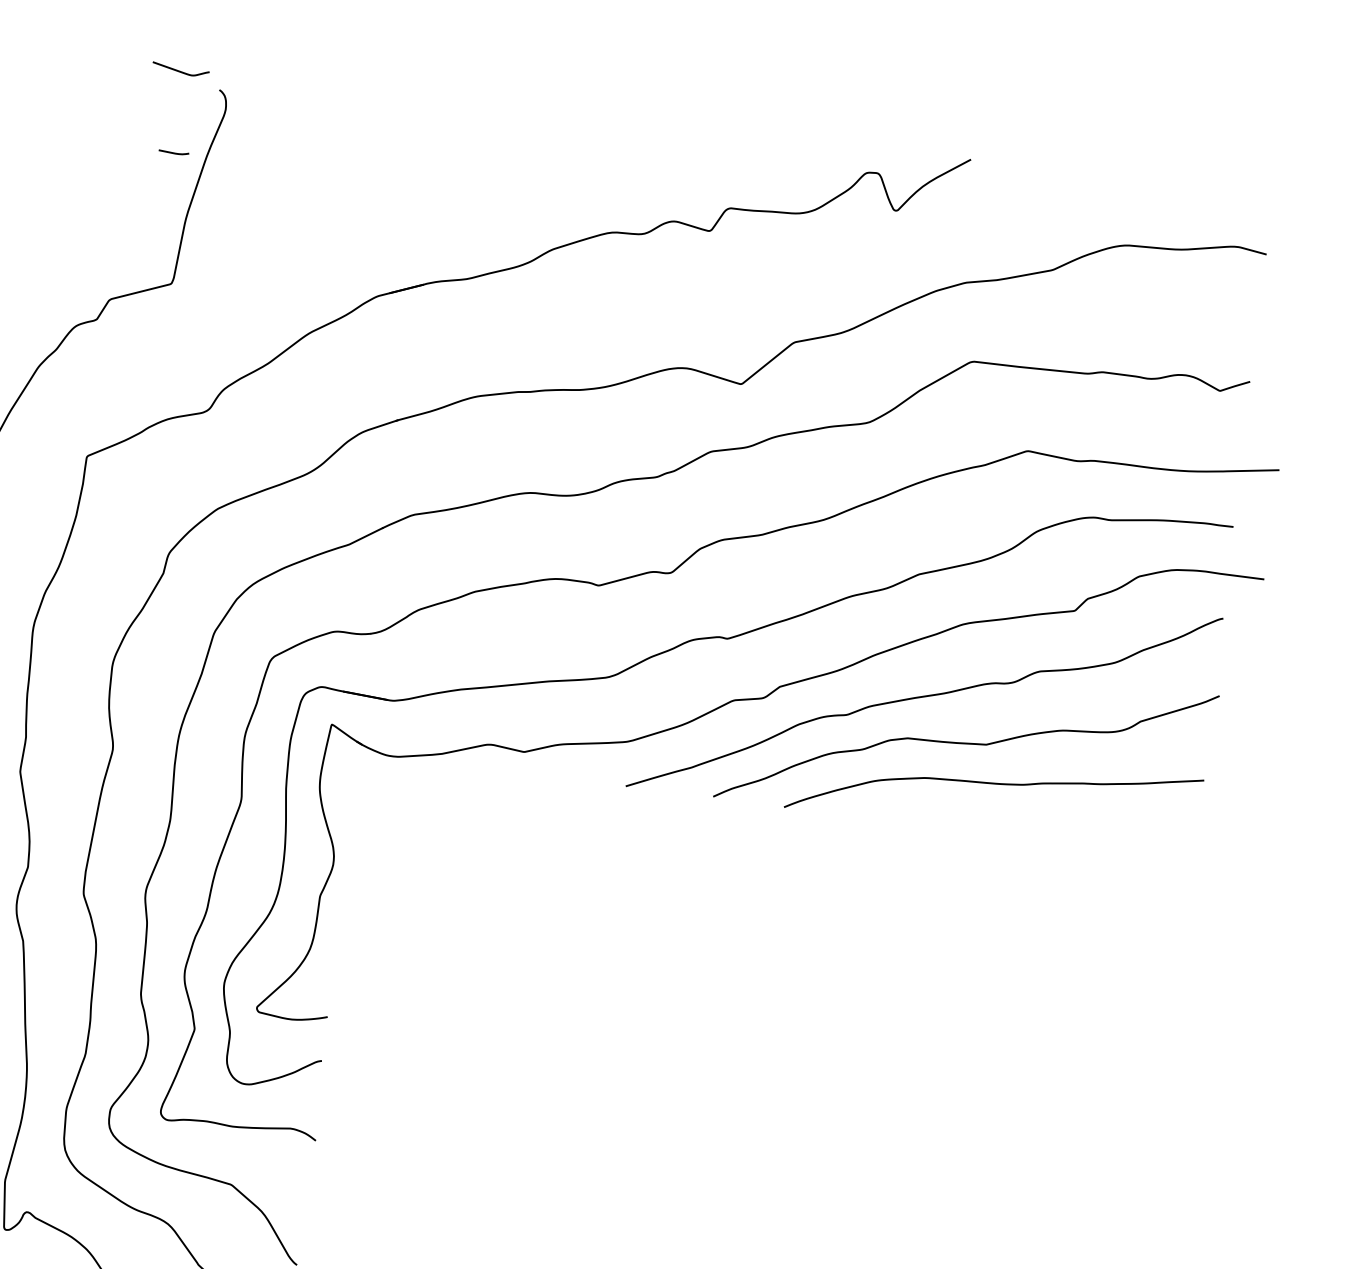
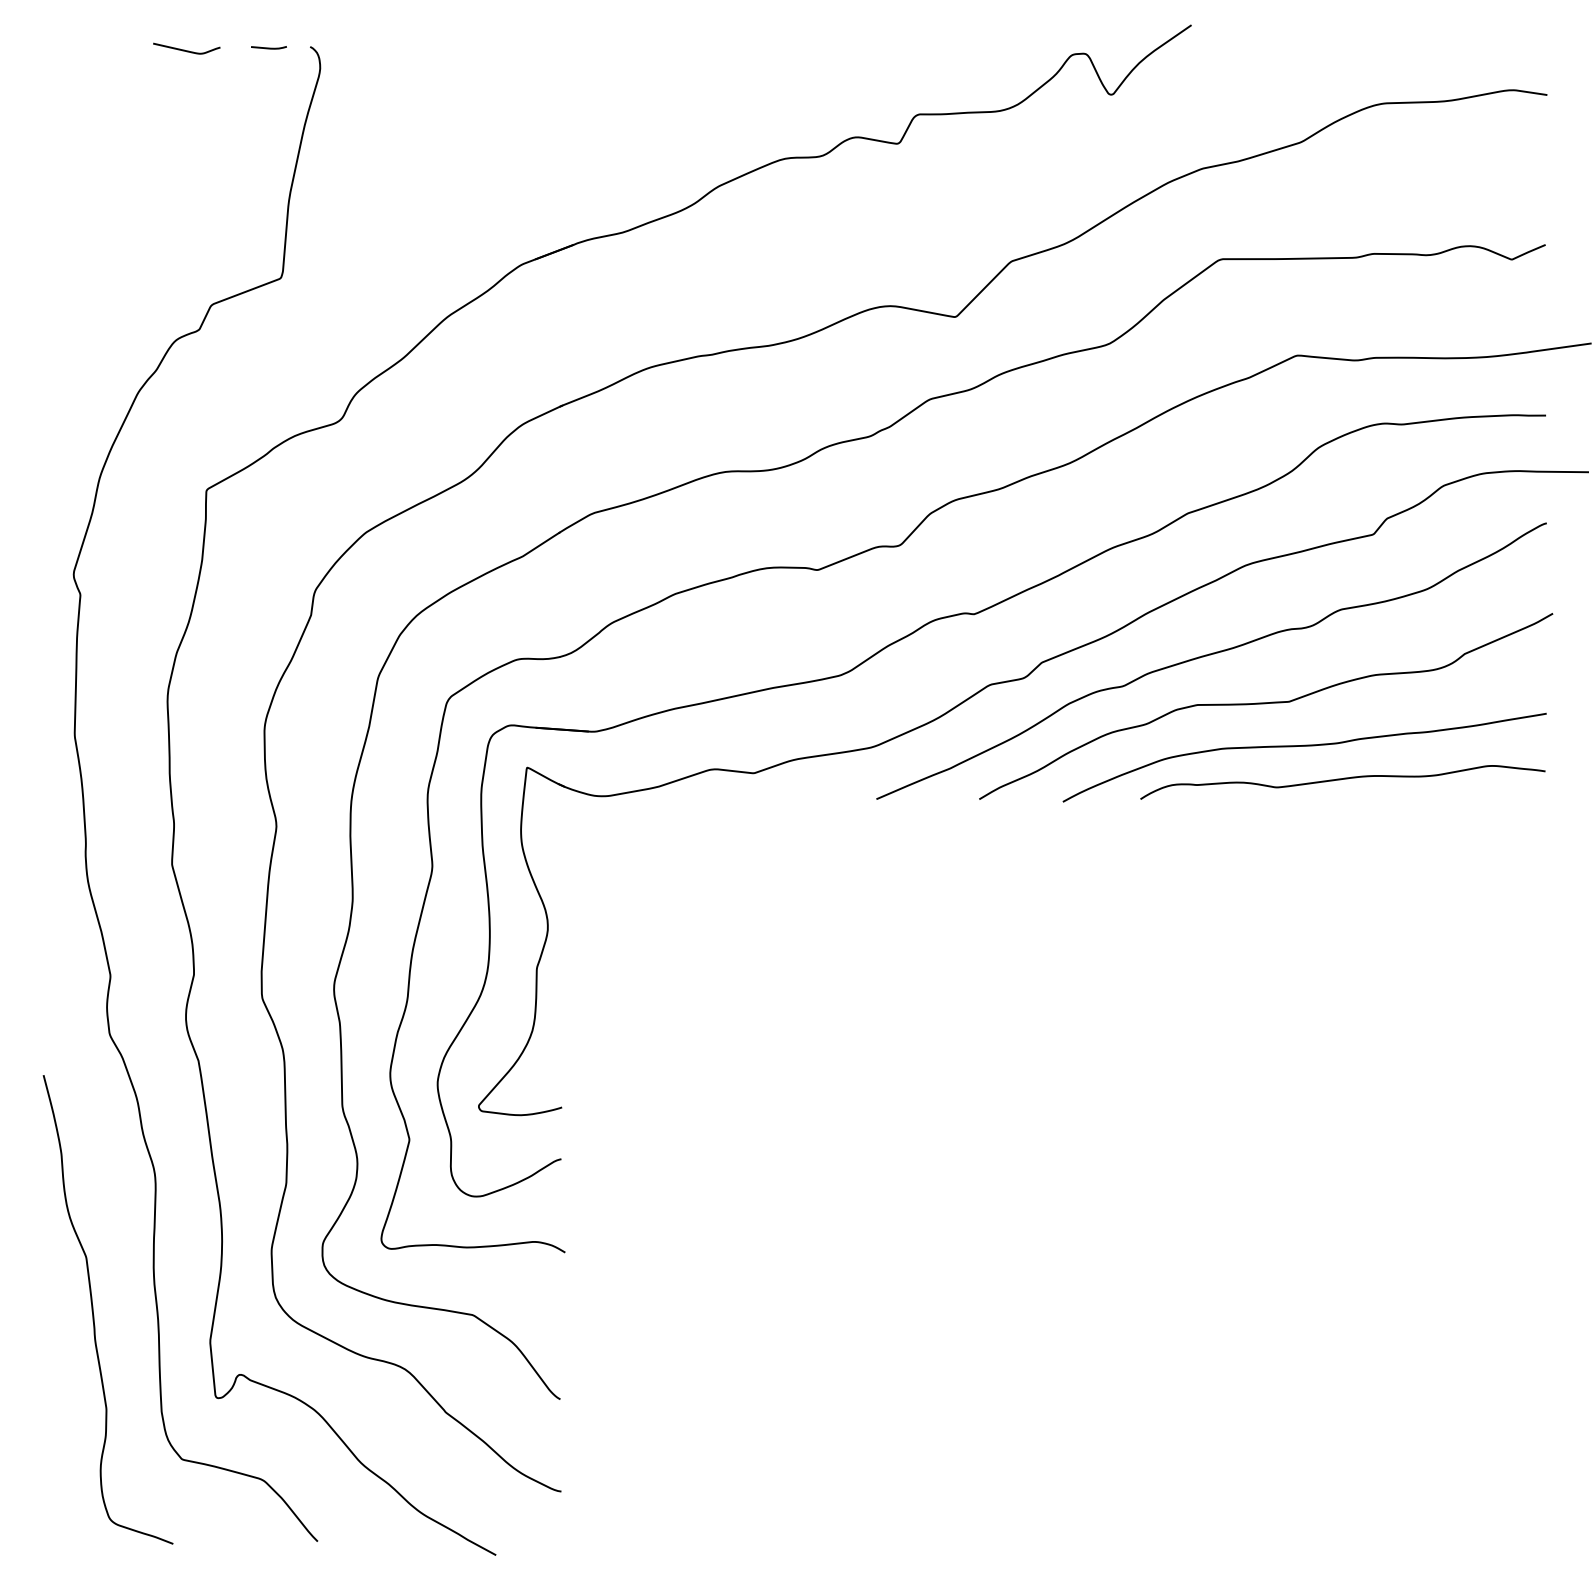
curve: (180, 71) -> (186, 50), moved
line: (173, 152) -> (268, 47), moved
curve: (1022, 816) -> (1340, 780), added

